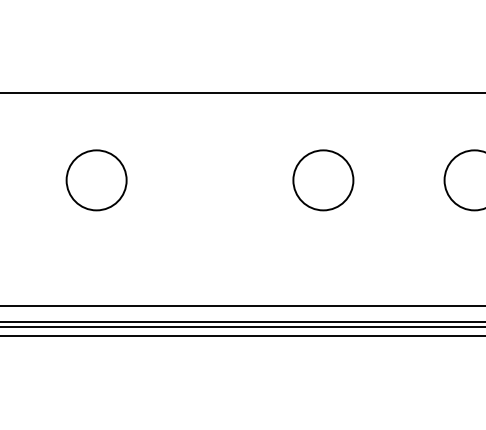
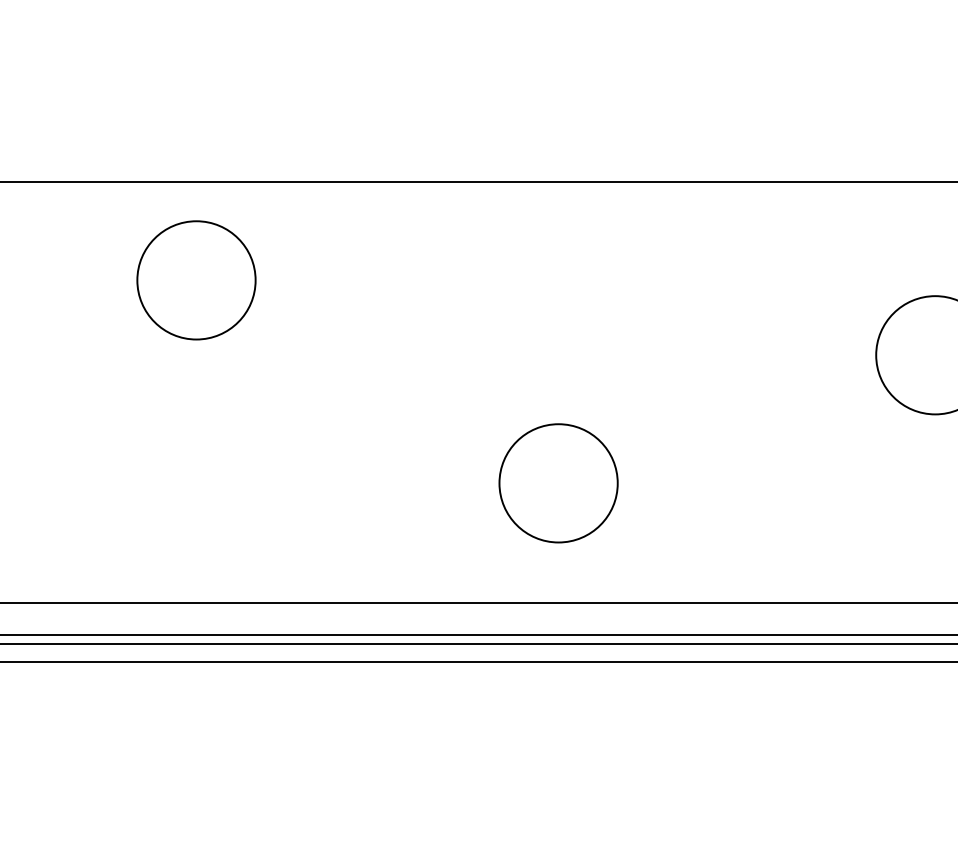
circle: (96, 180) -> (196, 280), moved
circle: (323, 180) -> (558, 483), moved

